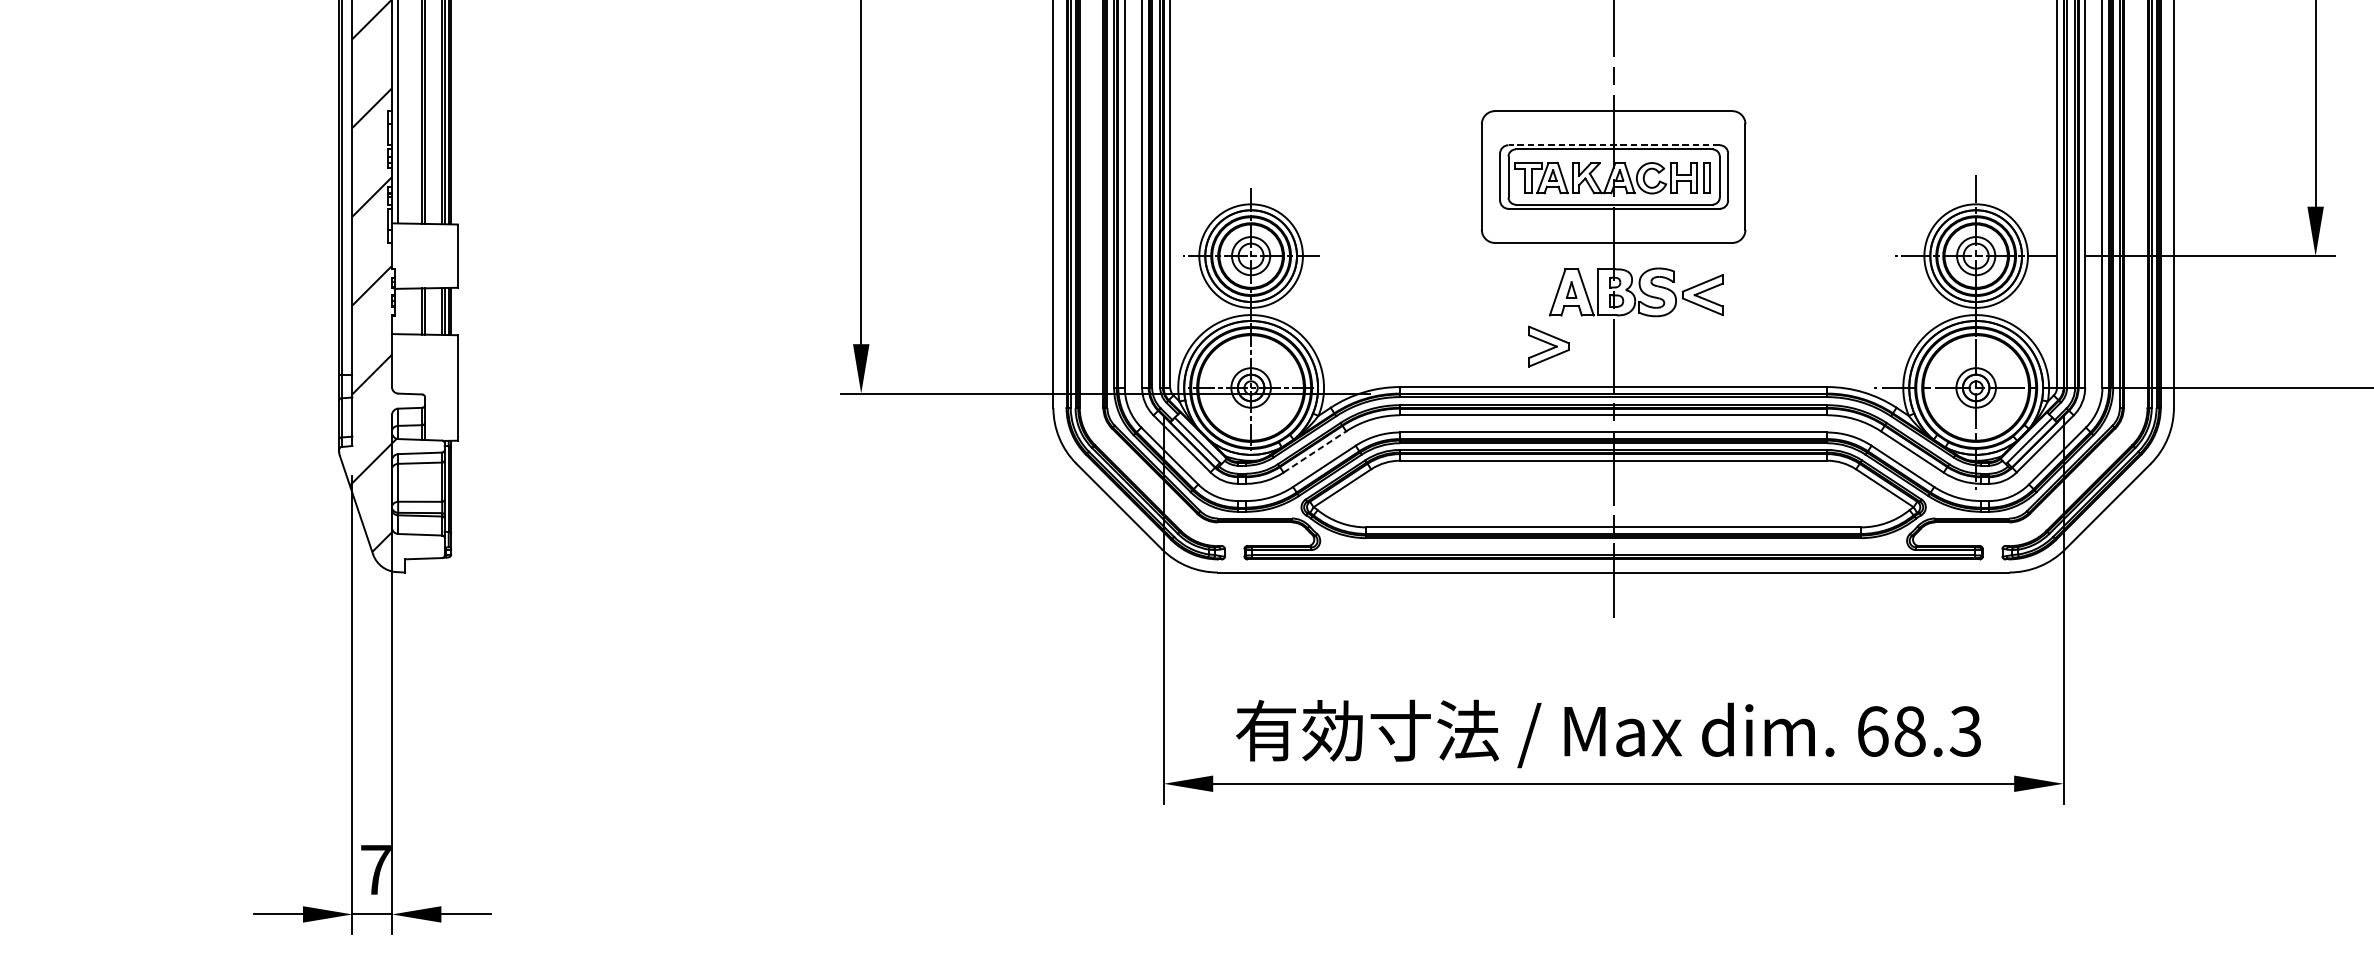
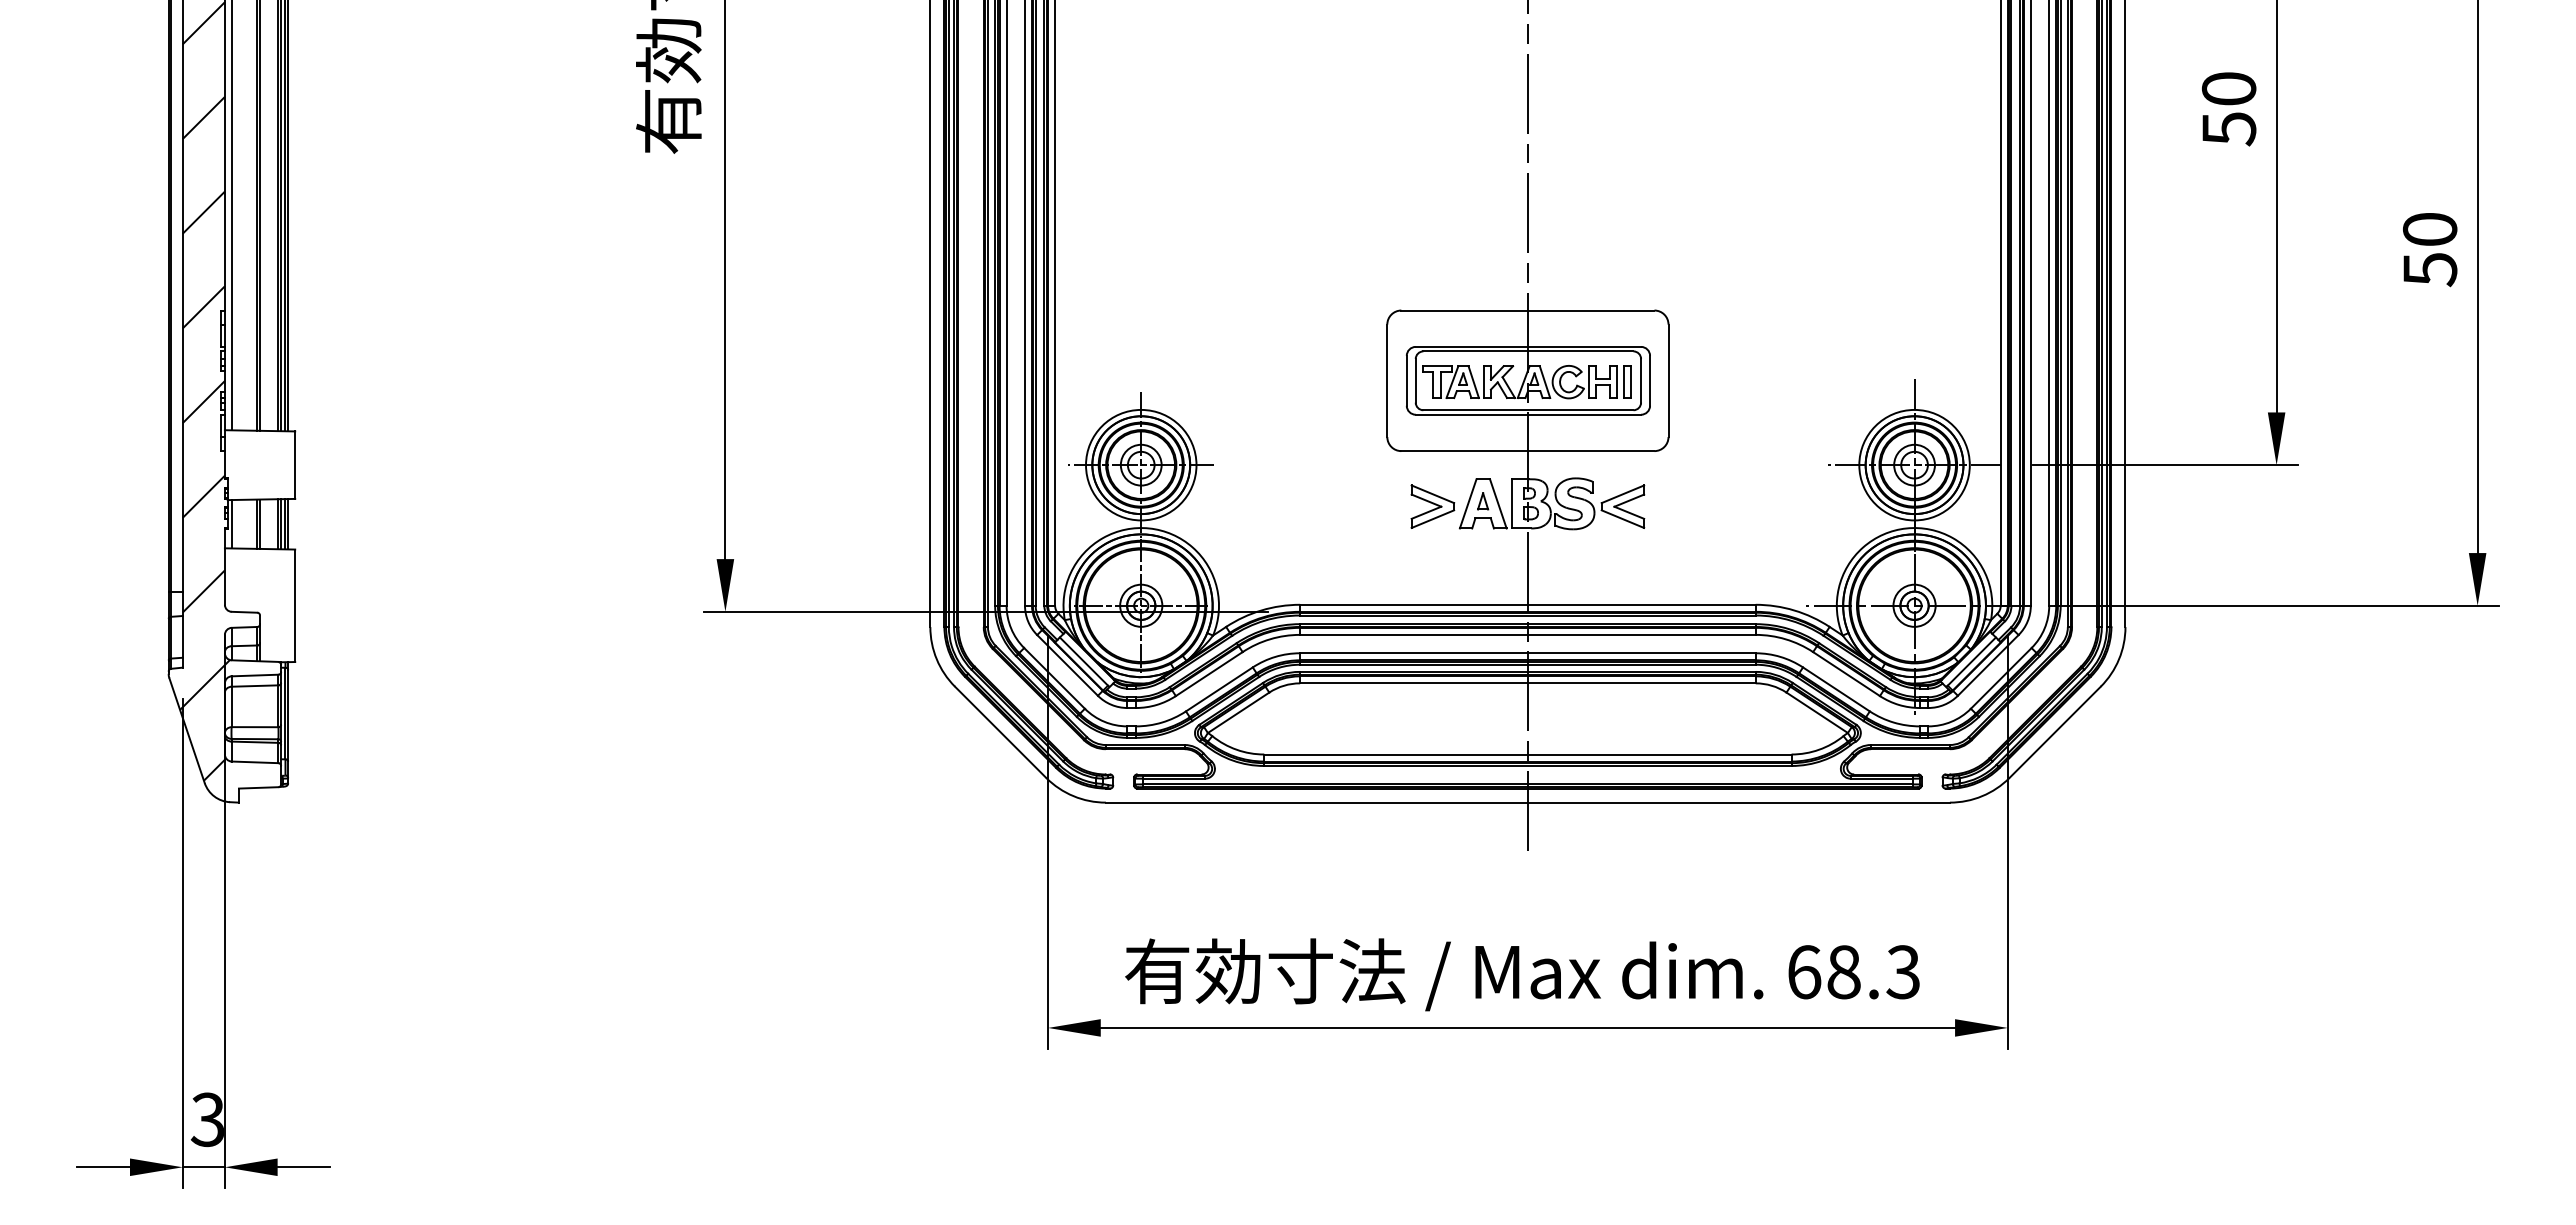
line: (1614, 144) -> (1528, 346), dashed -> solid
line: (398, 311) -> (231, 524), added
part: (1548, 346) -> (1432, 506), moved
line: (1315, 452) -> (1209, 674), dashed -> solid
text: (374, 869) -> (206, 1119), 7 -> 3

